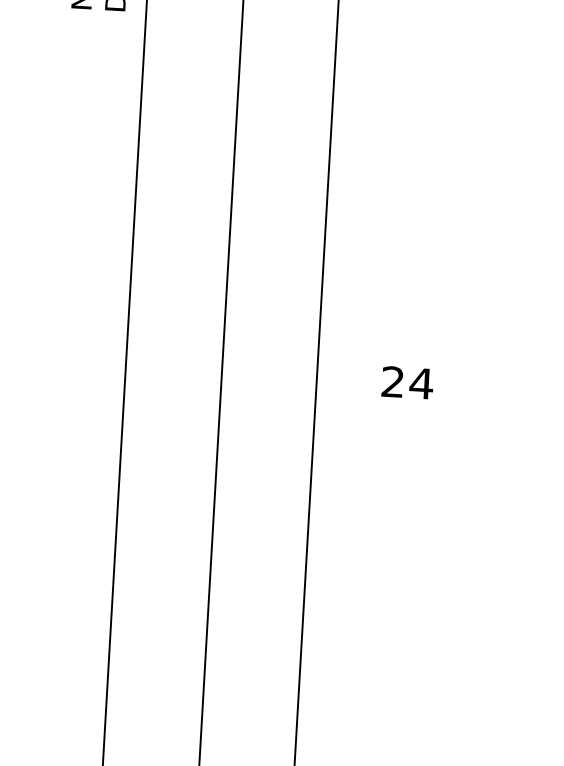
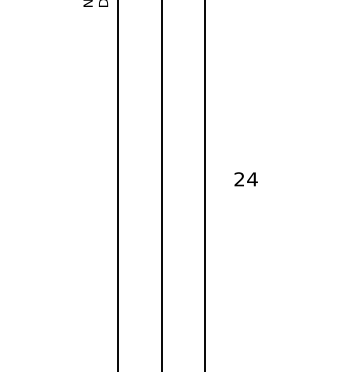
text: (406, 383) -> (245, 179), moved

